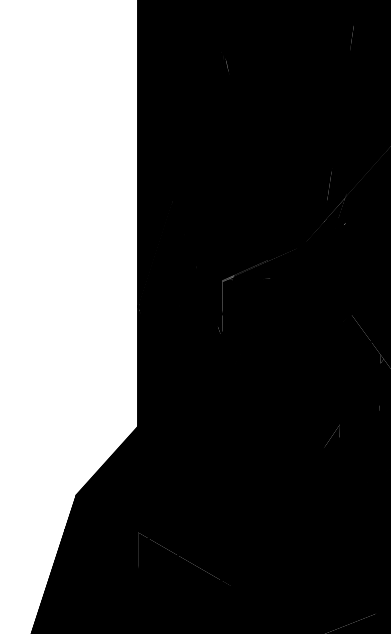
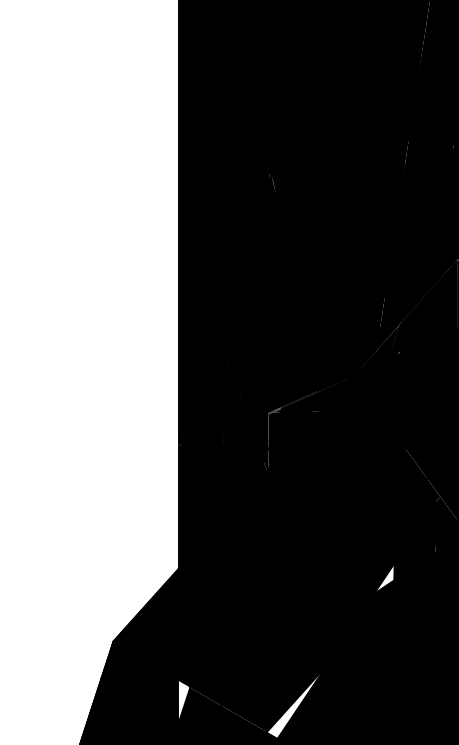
fill: (331, 436) -> (384, 579), removed
fill: (143, 551) -> (184, 701), removed
fill: (248, 551) -> (296, 701), removed

